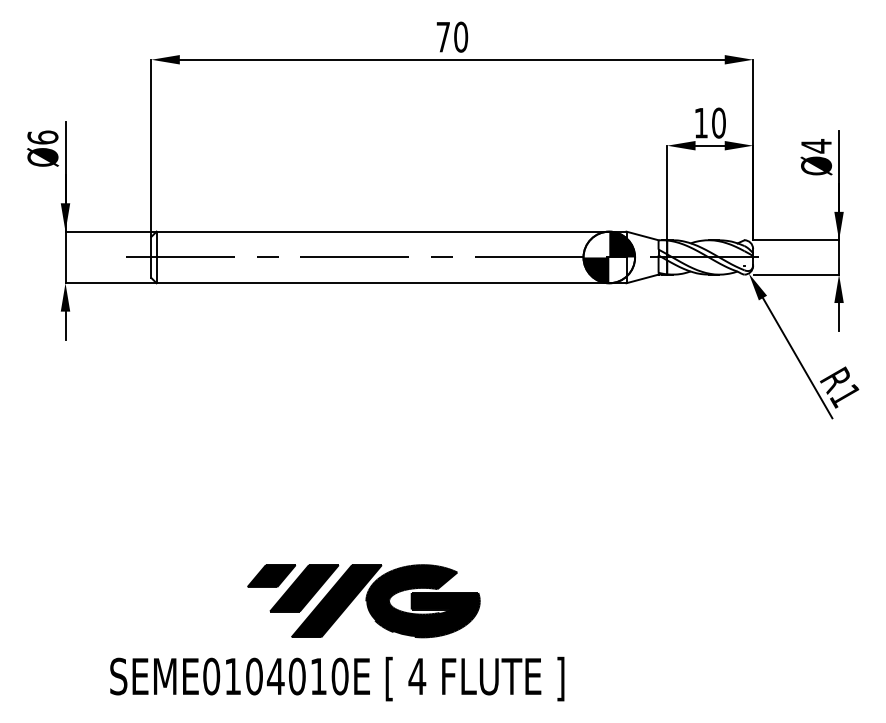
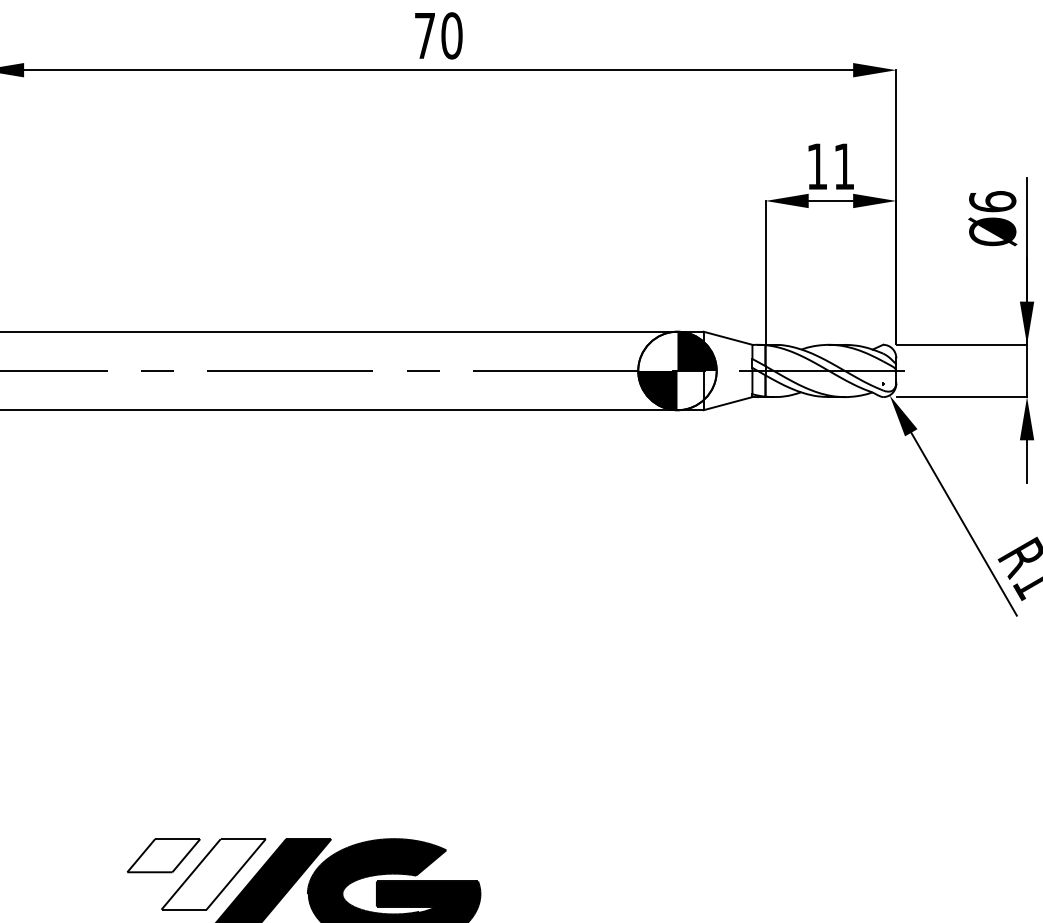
text: (718, 122) -> (843, 165), 10 -> 11
text: (816, 146) -> (992, 202), Ø4 -> Ø6
fill: (271, 575) -> (163, 854), removed
fill: (304, 588) -> (213, 874), removed

